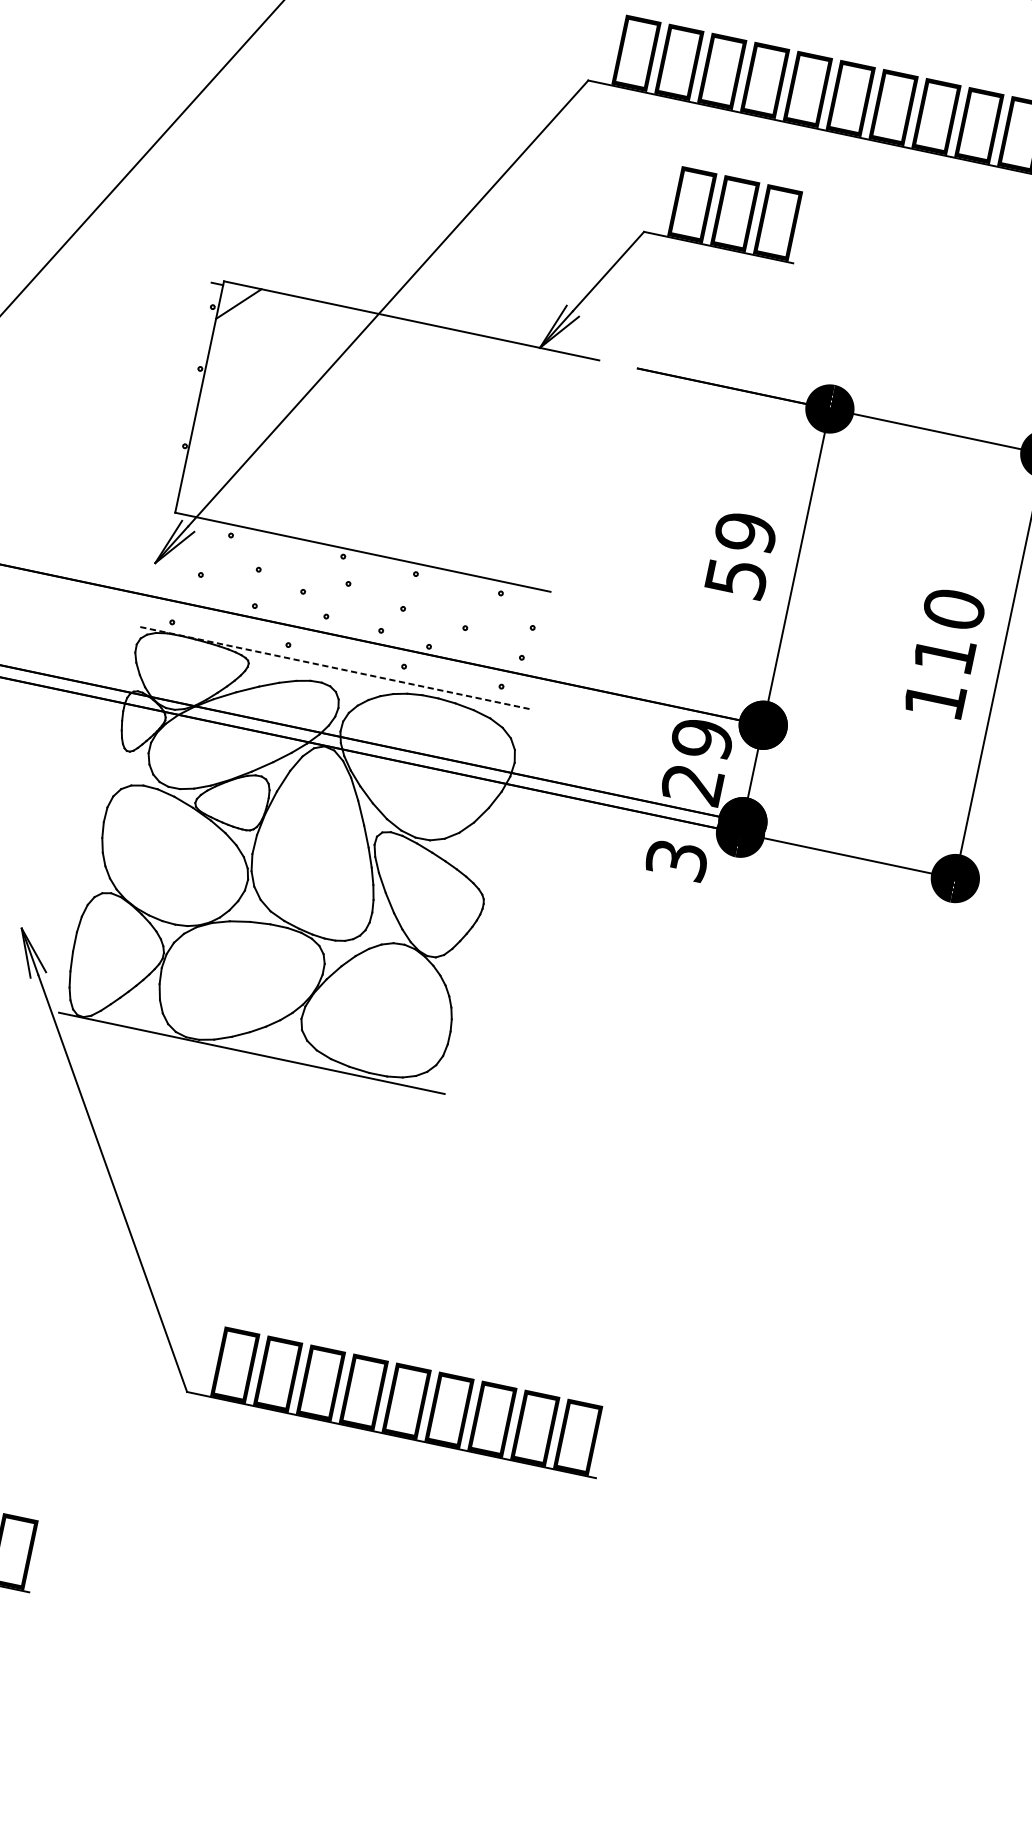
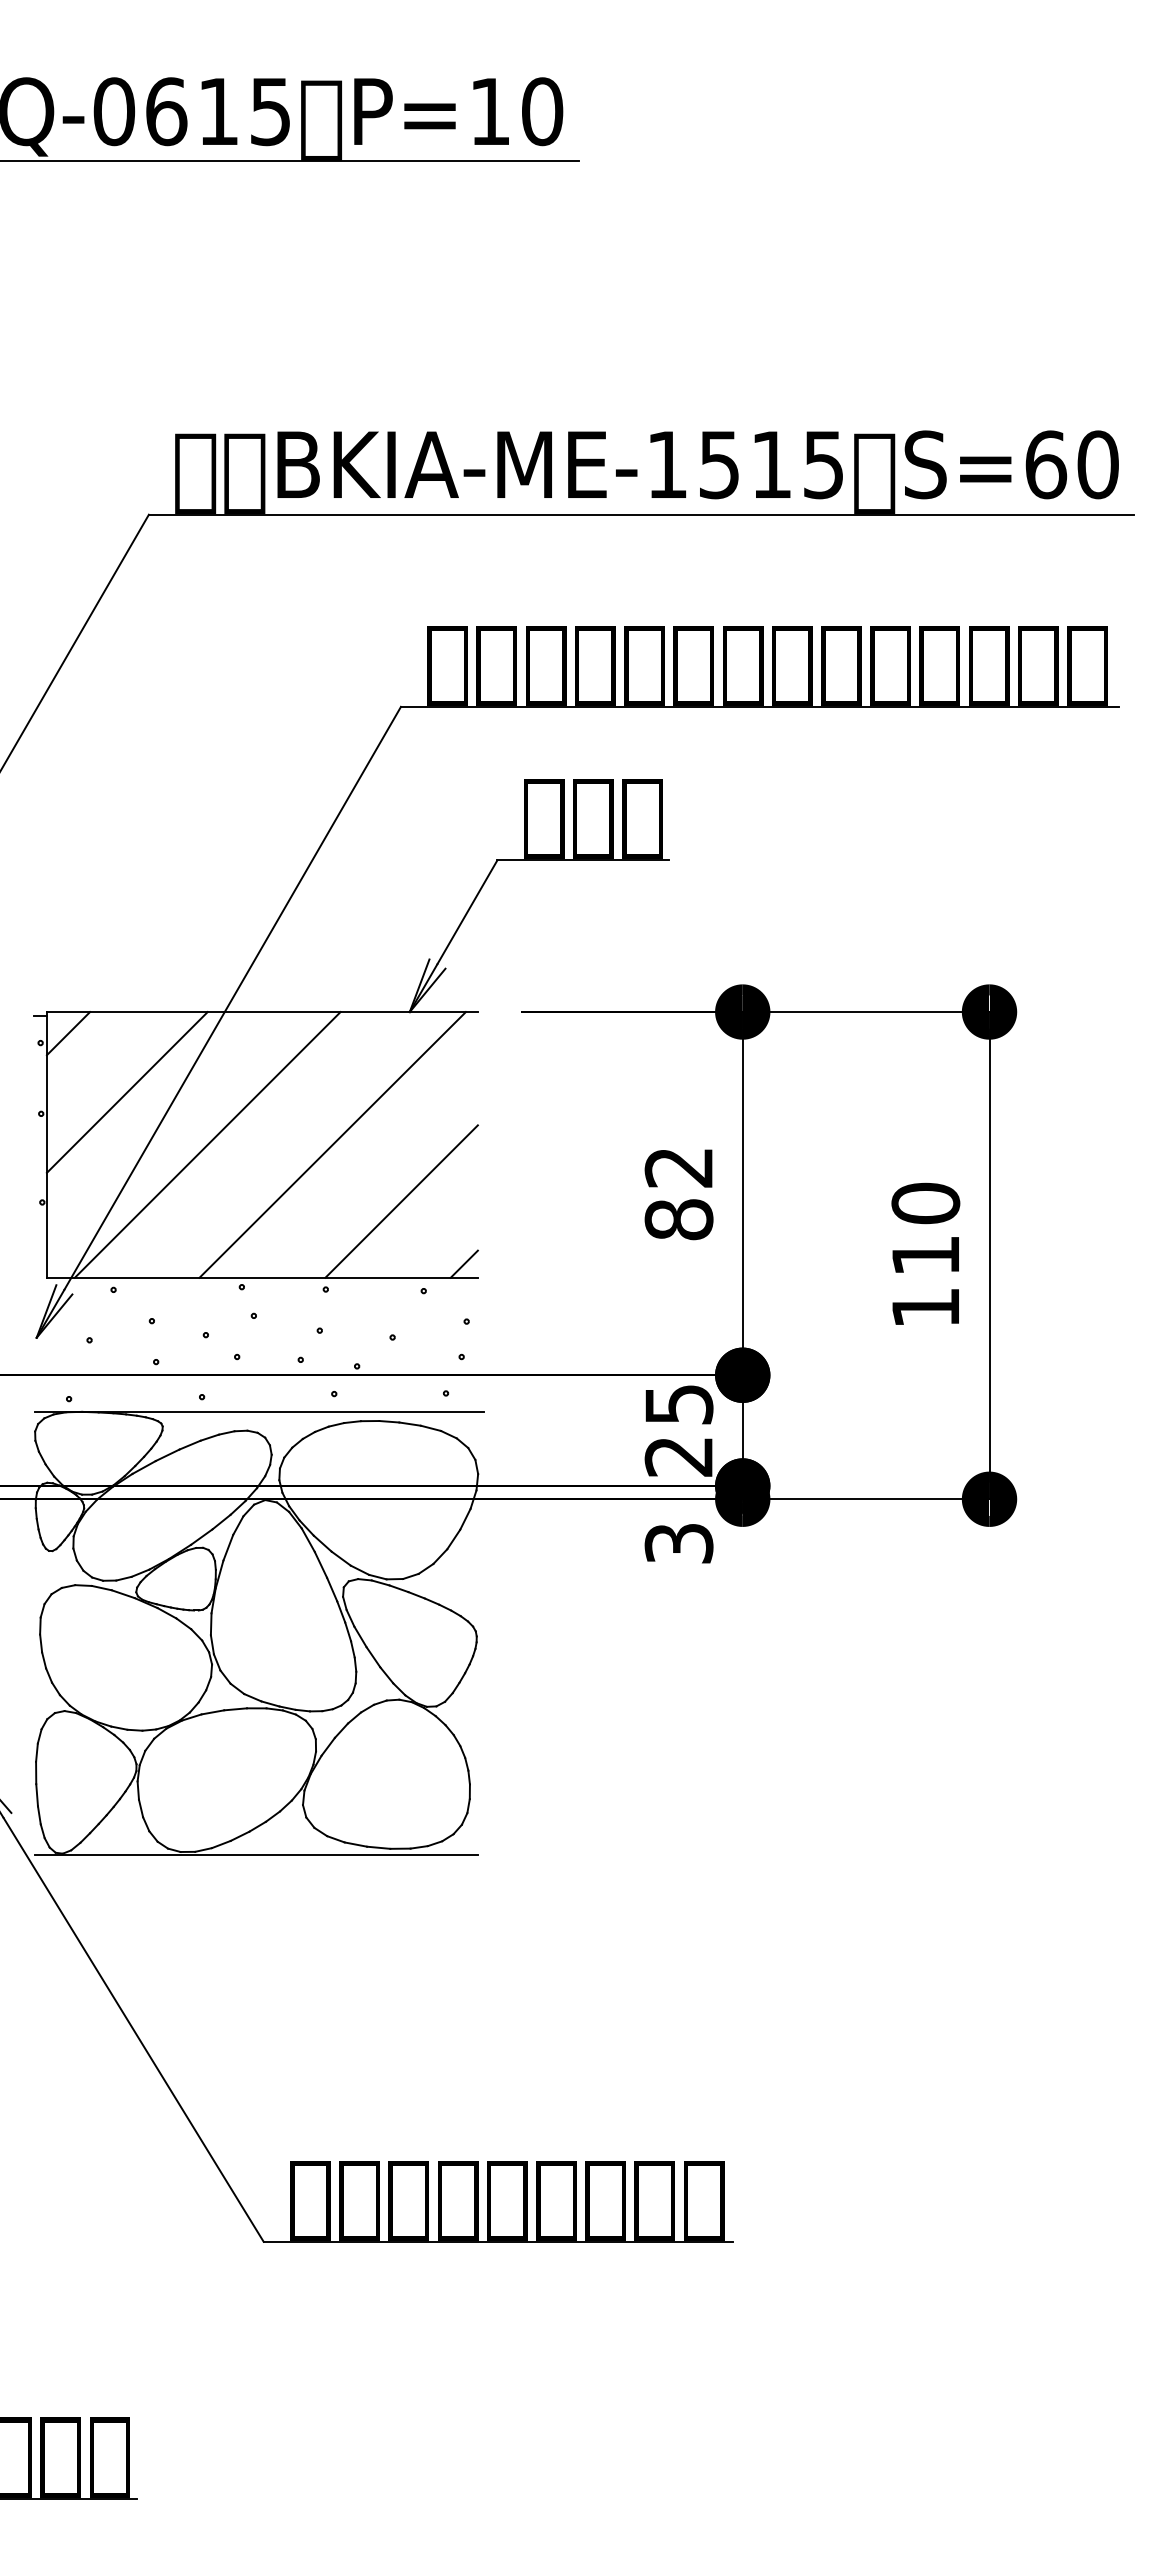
line: (278, 365) -> (126, 1092), added
line: (339, 426) -> (207, 1144), added
line: (448, 449) -> (332, 1144), added
line: (497, 511) -> (401, 1201), added
text: (740, 555) -> (678, 1193), 59 -> 82
line: (540, 576) -> (463, 1263), added
line: (335, 668) -> (259, 1411), dashed -> solid
text: (701, 738) -> (678, 1404), 29 -> 25

